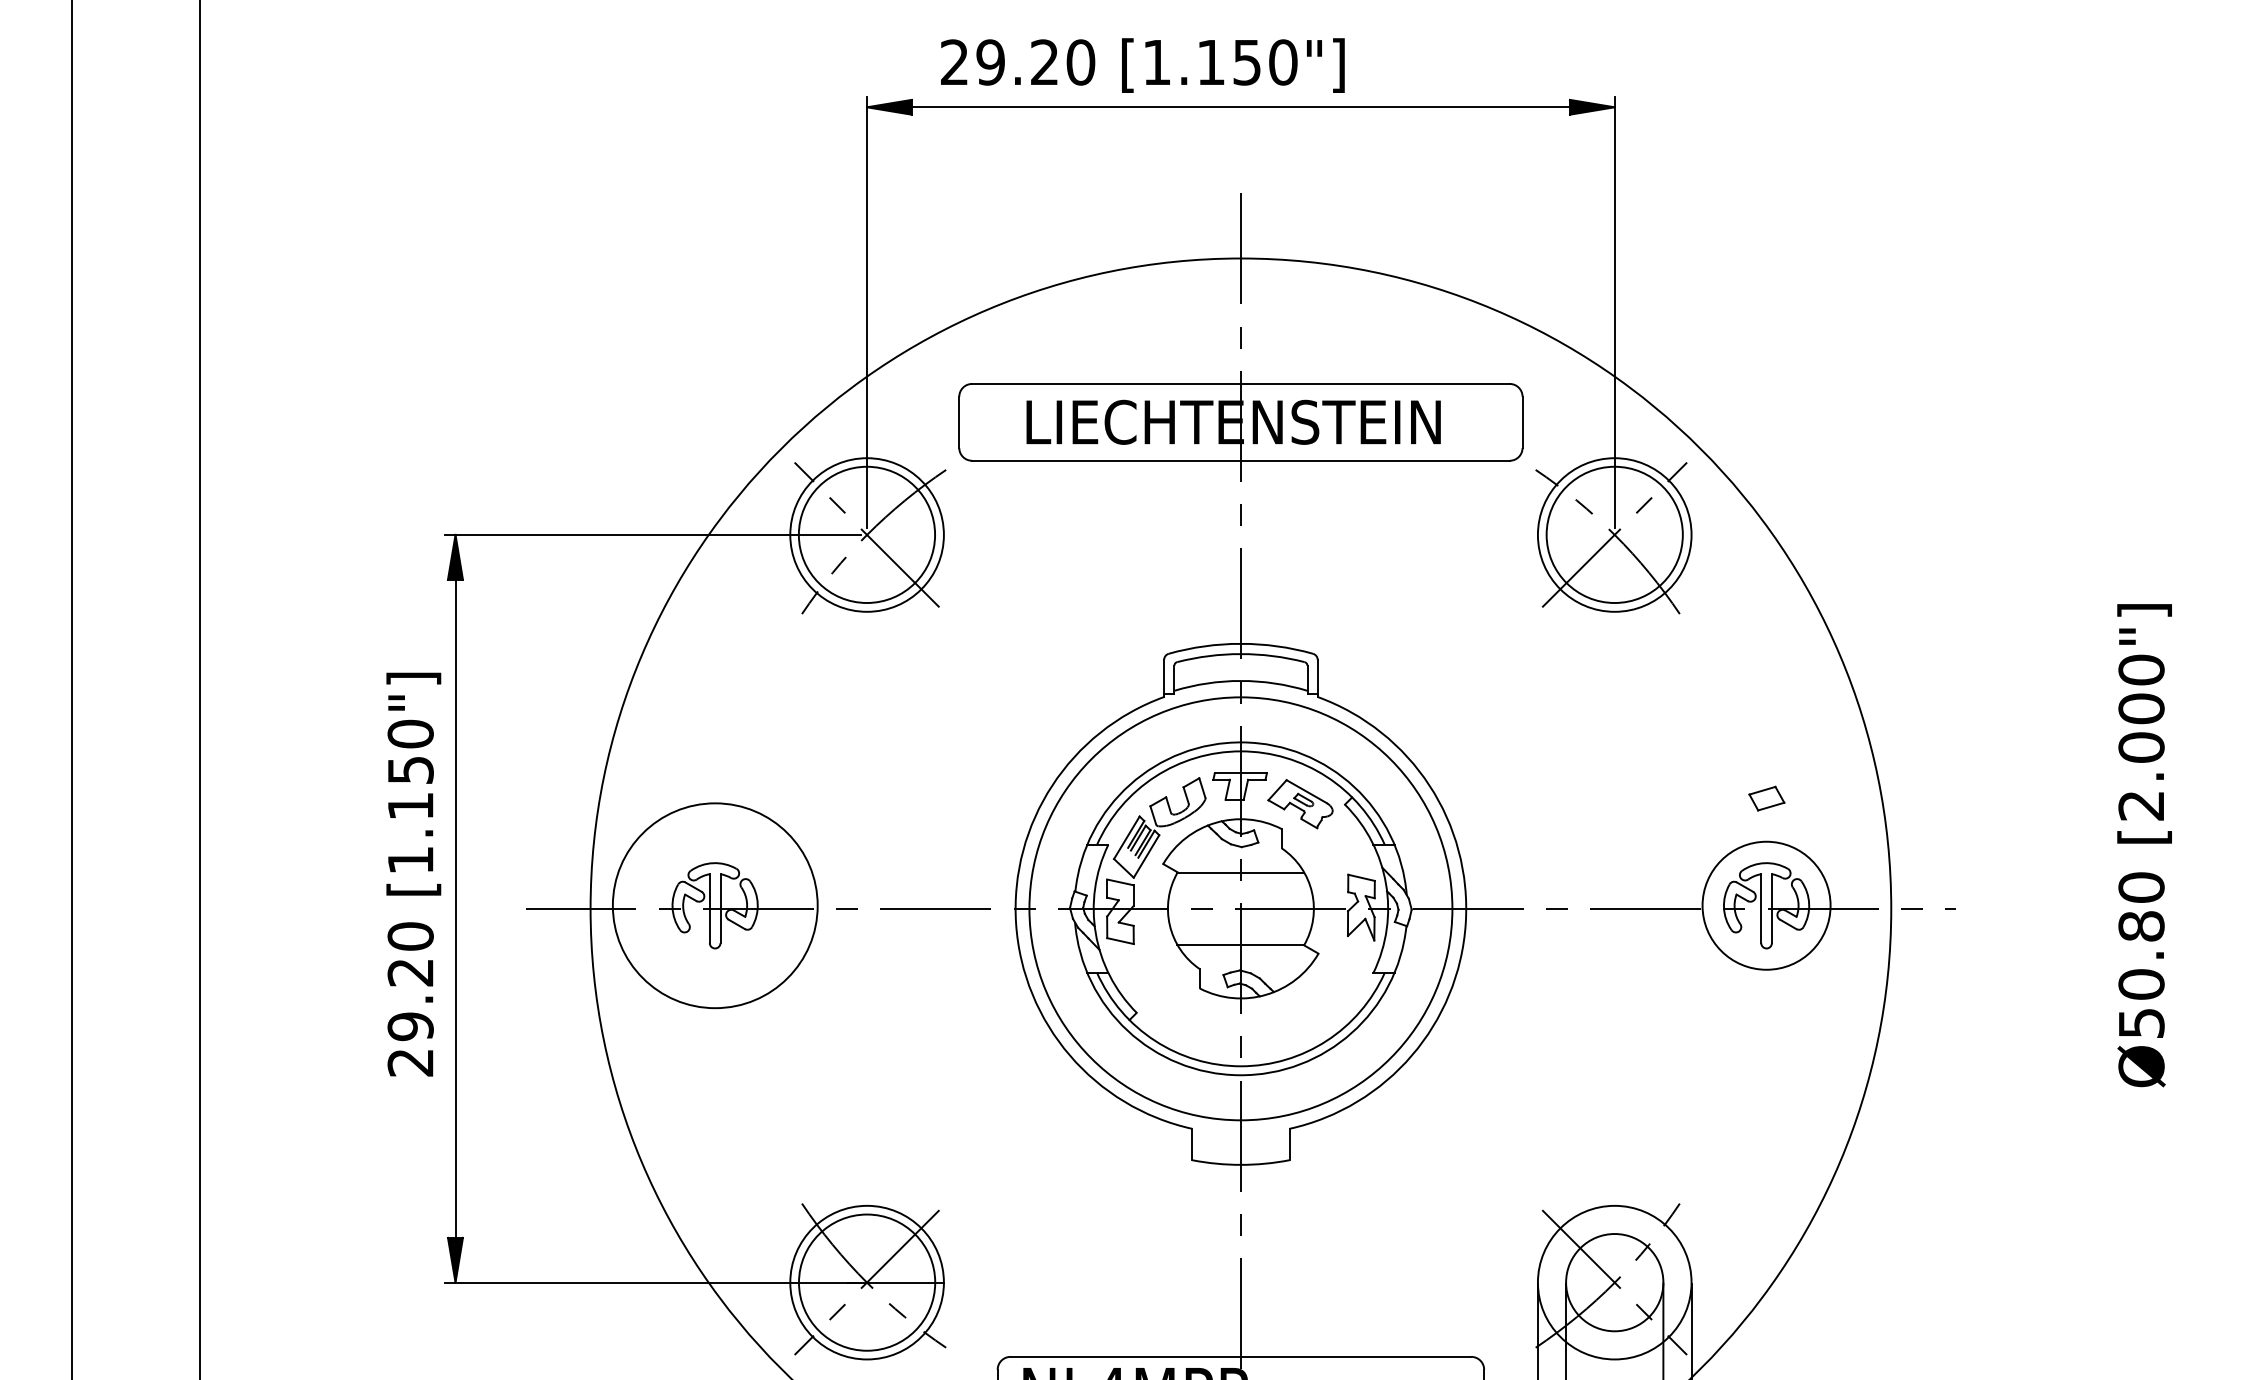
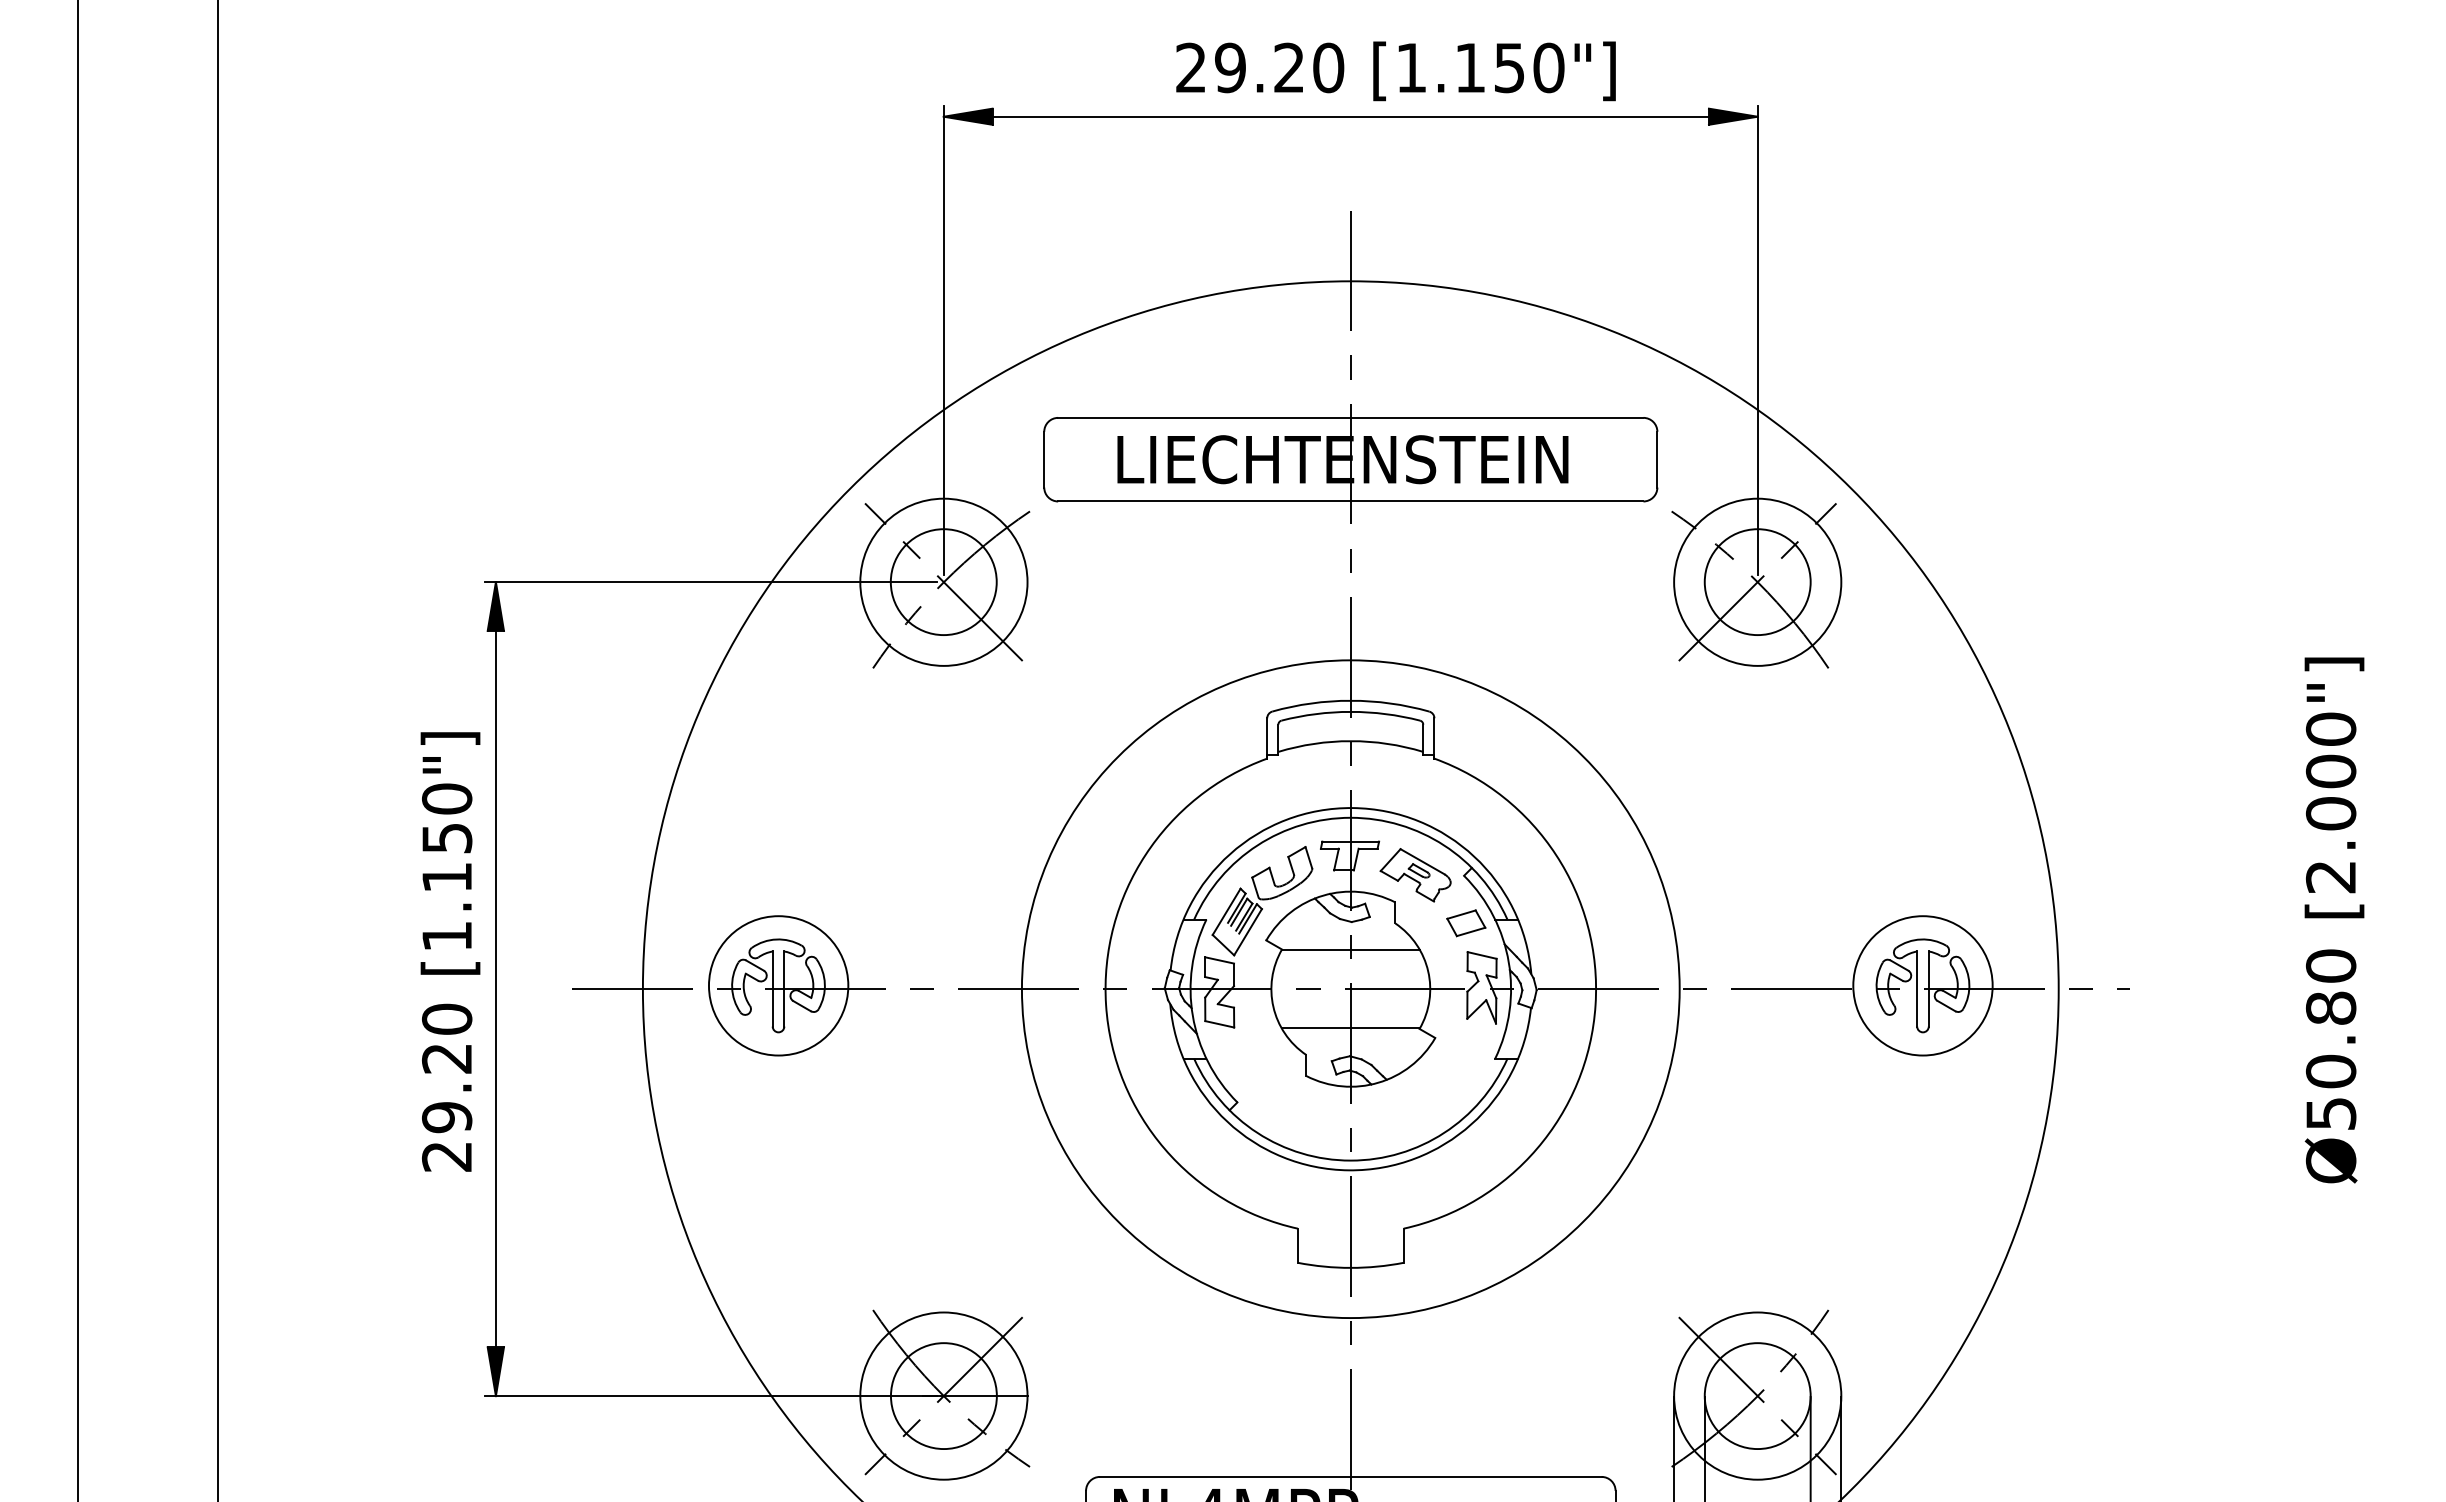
text: (1142, 65) -> (1395, 71), moved
circle: (866, 535) -> (943, 582), size x0.71
circle: (1614, 535) -> (1757, 582), size x0.71
part: (1767, 798) -> (1466, 923), moved
circle: (715, 905) -> (778, 985), size x0.62
circle: (1240, 909) -> (1350, 989), size x1.43
circle: (866, 1283) -> (943, 1396), size x0.71

